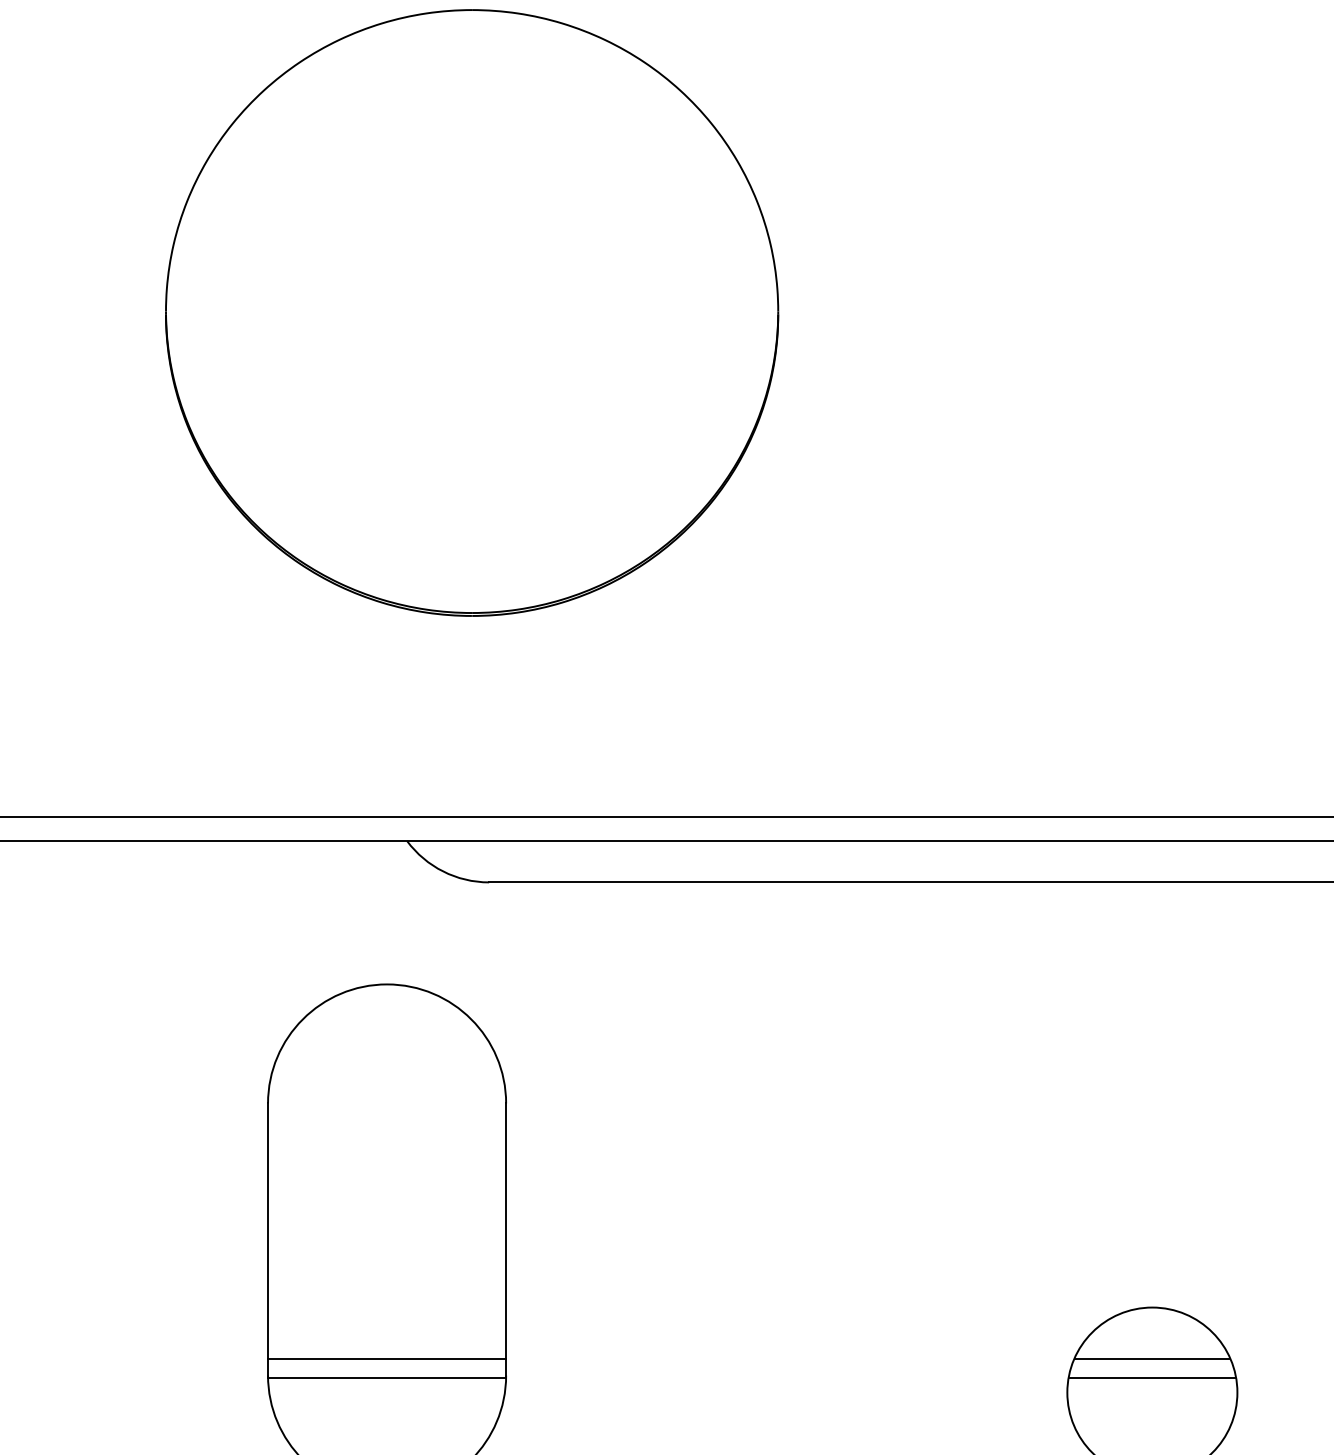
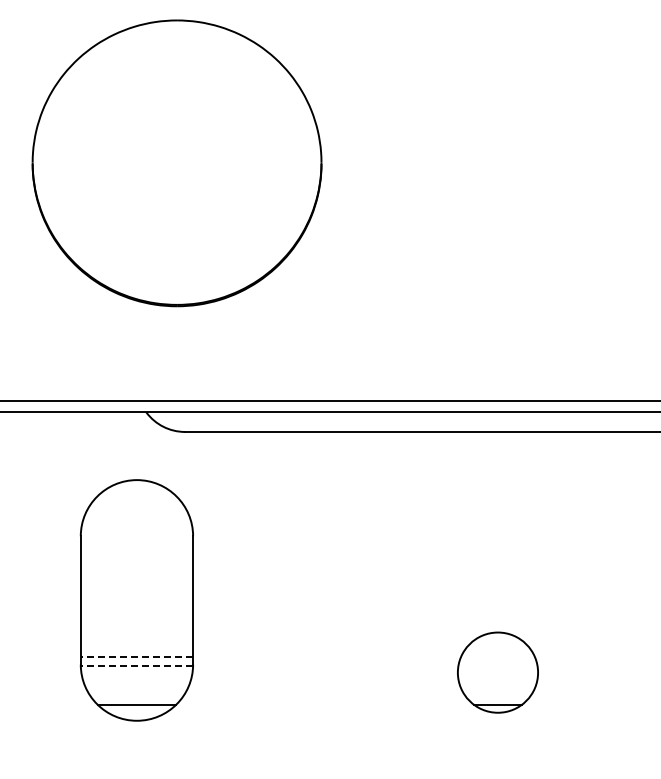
line: (386, 1358) -> (136, 656), solid -> dashed
line: (1151, 1358) -> (497, 656), removed
line: (386, 1377) -> (136, 665), solid -> dashed
line: (1151, 1377) -> (497, 665), removed

